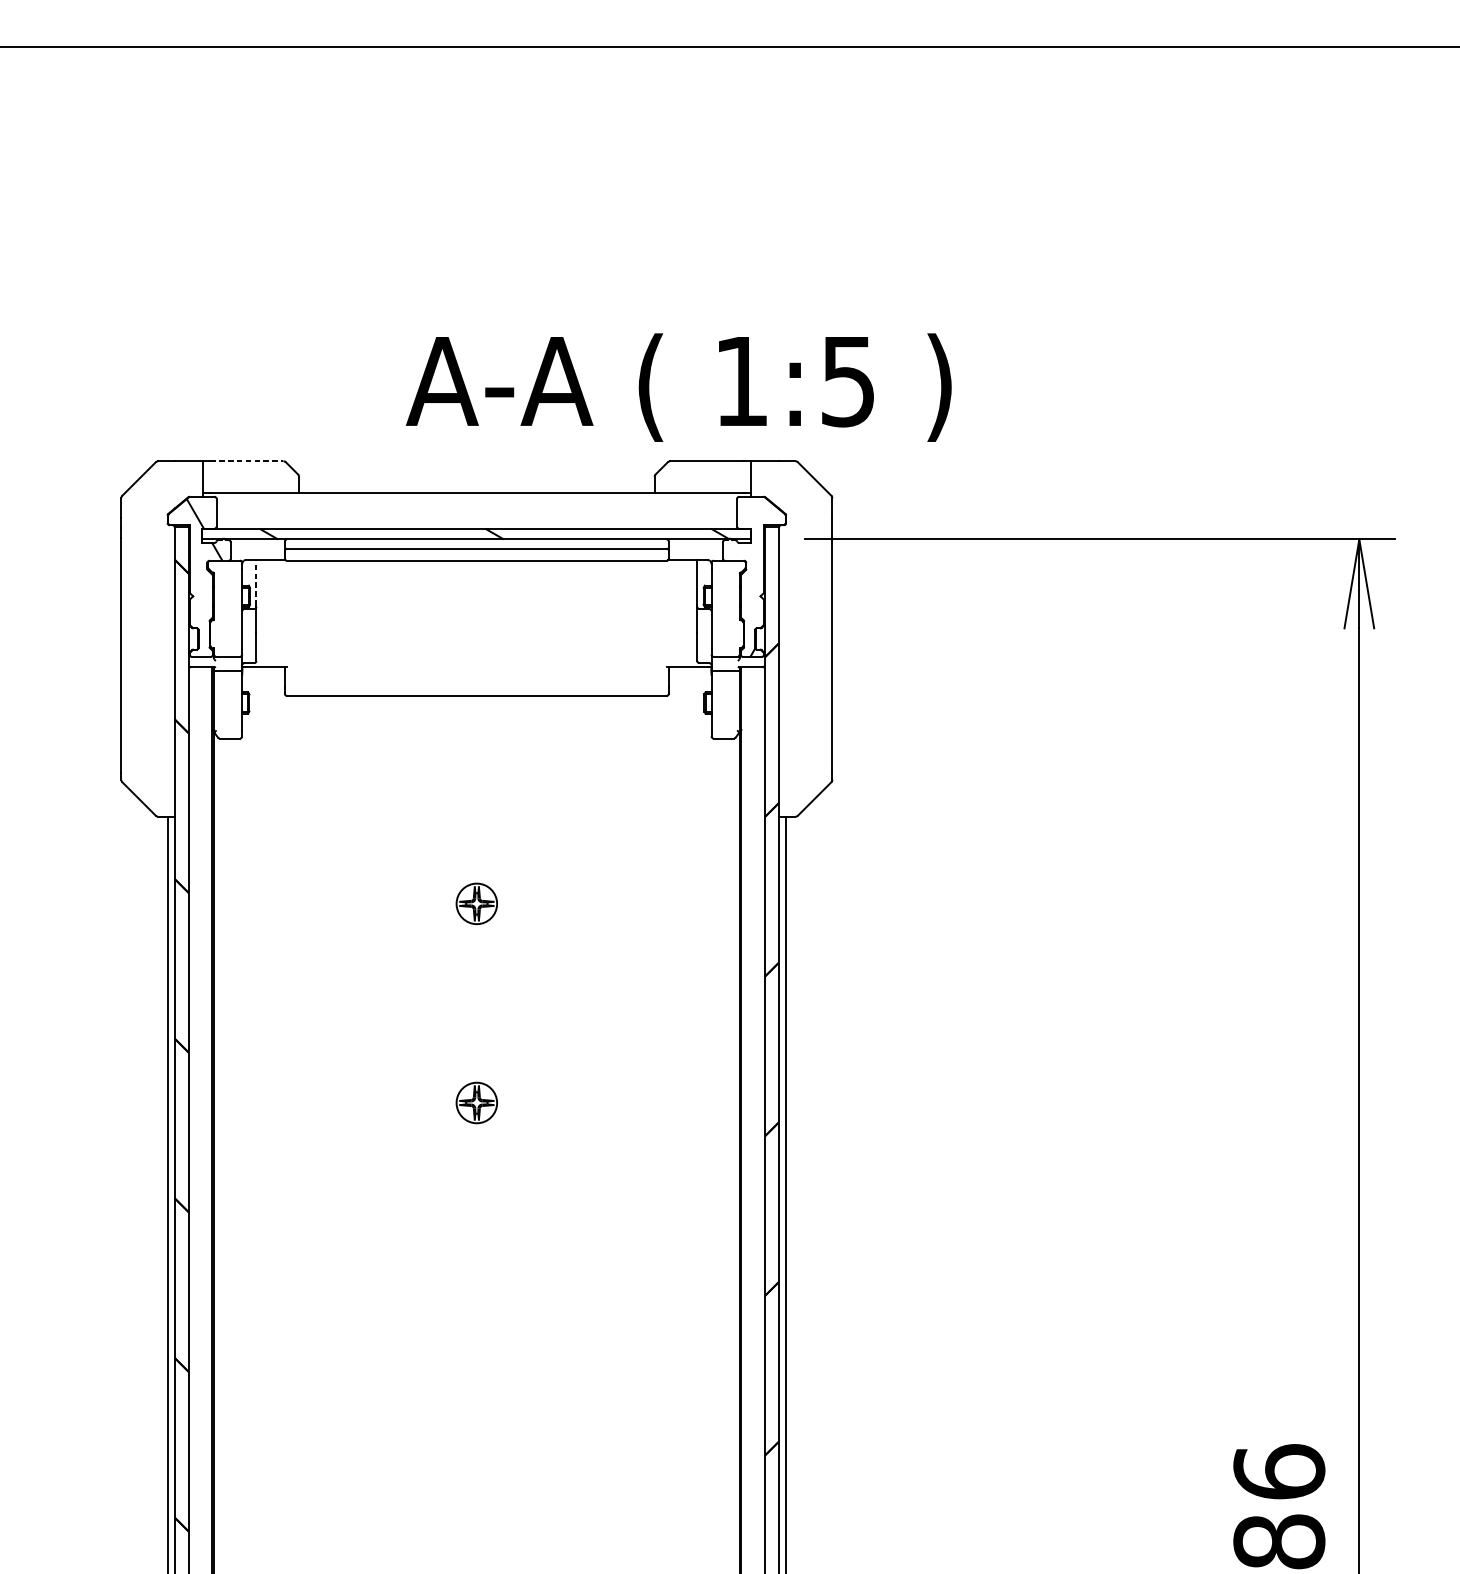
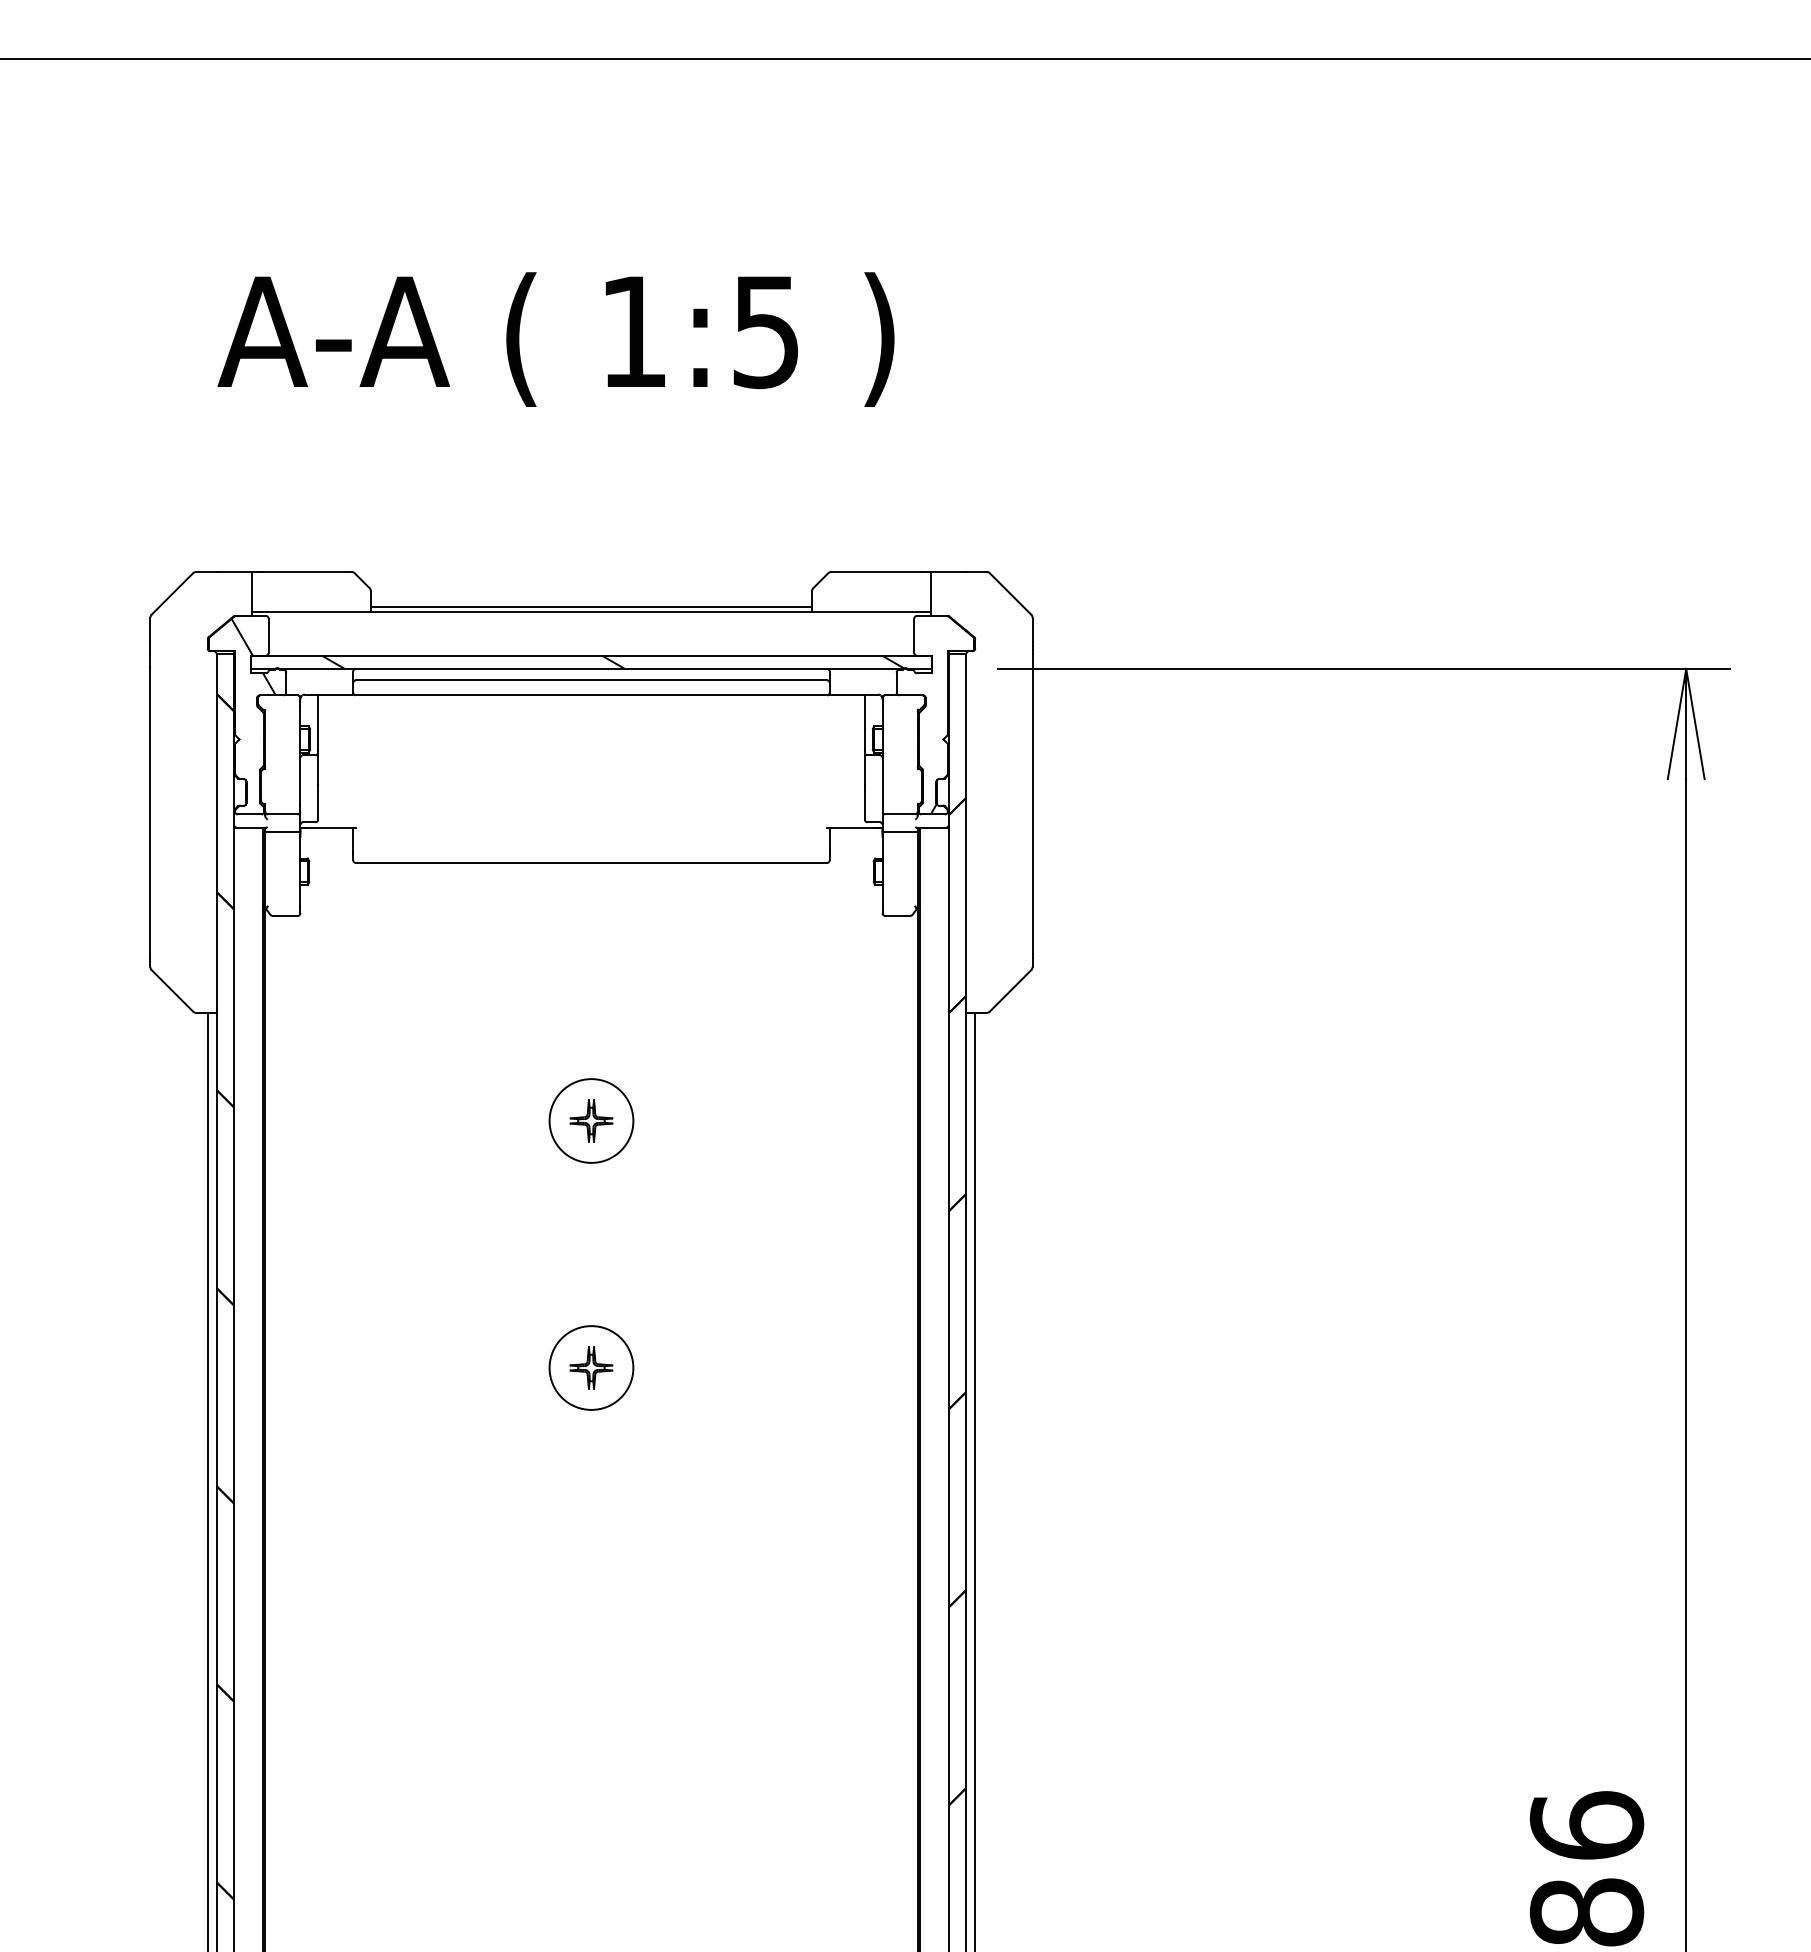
text: (678, 387) -> (555, 339), moved
line: (247, 460) -> (306, 571), dashed -> solid
line: (476, 489) -> (591, 607), added
line: (256, 582) -> (318, 722), dashed -> solid
circle: (476, 903) -> (591, 1120), size x1.67
circle: (476, 1102) -> (591, 1367), size x1.67

